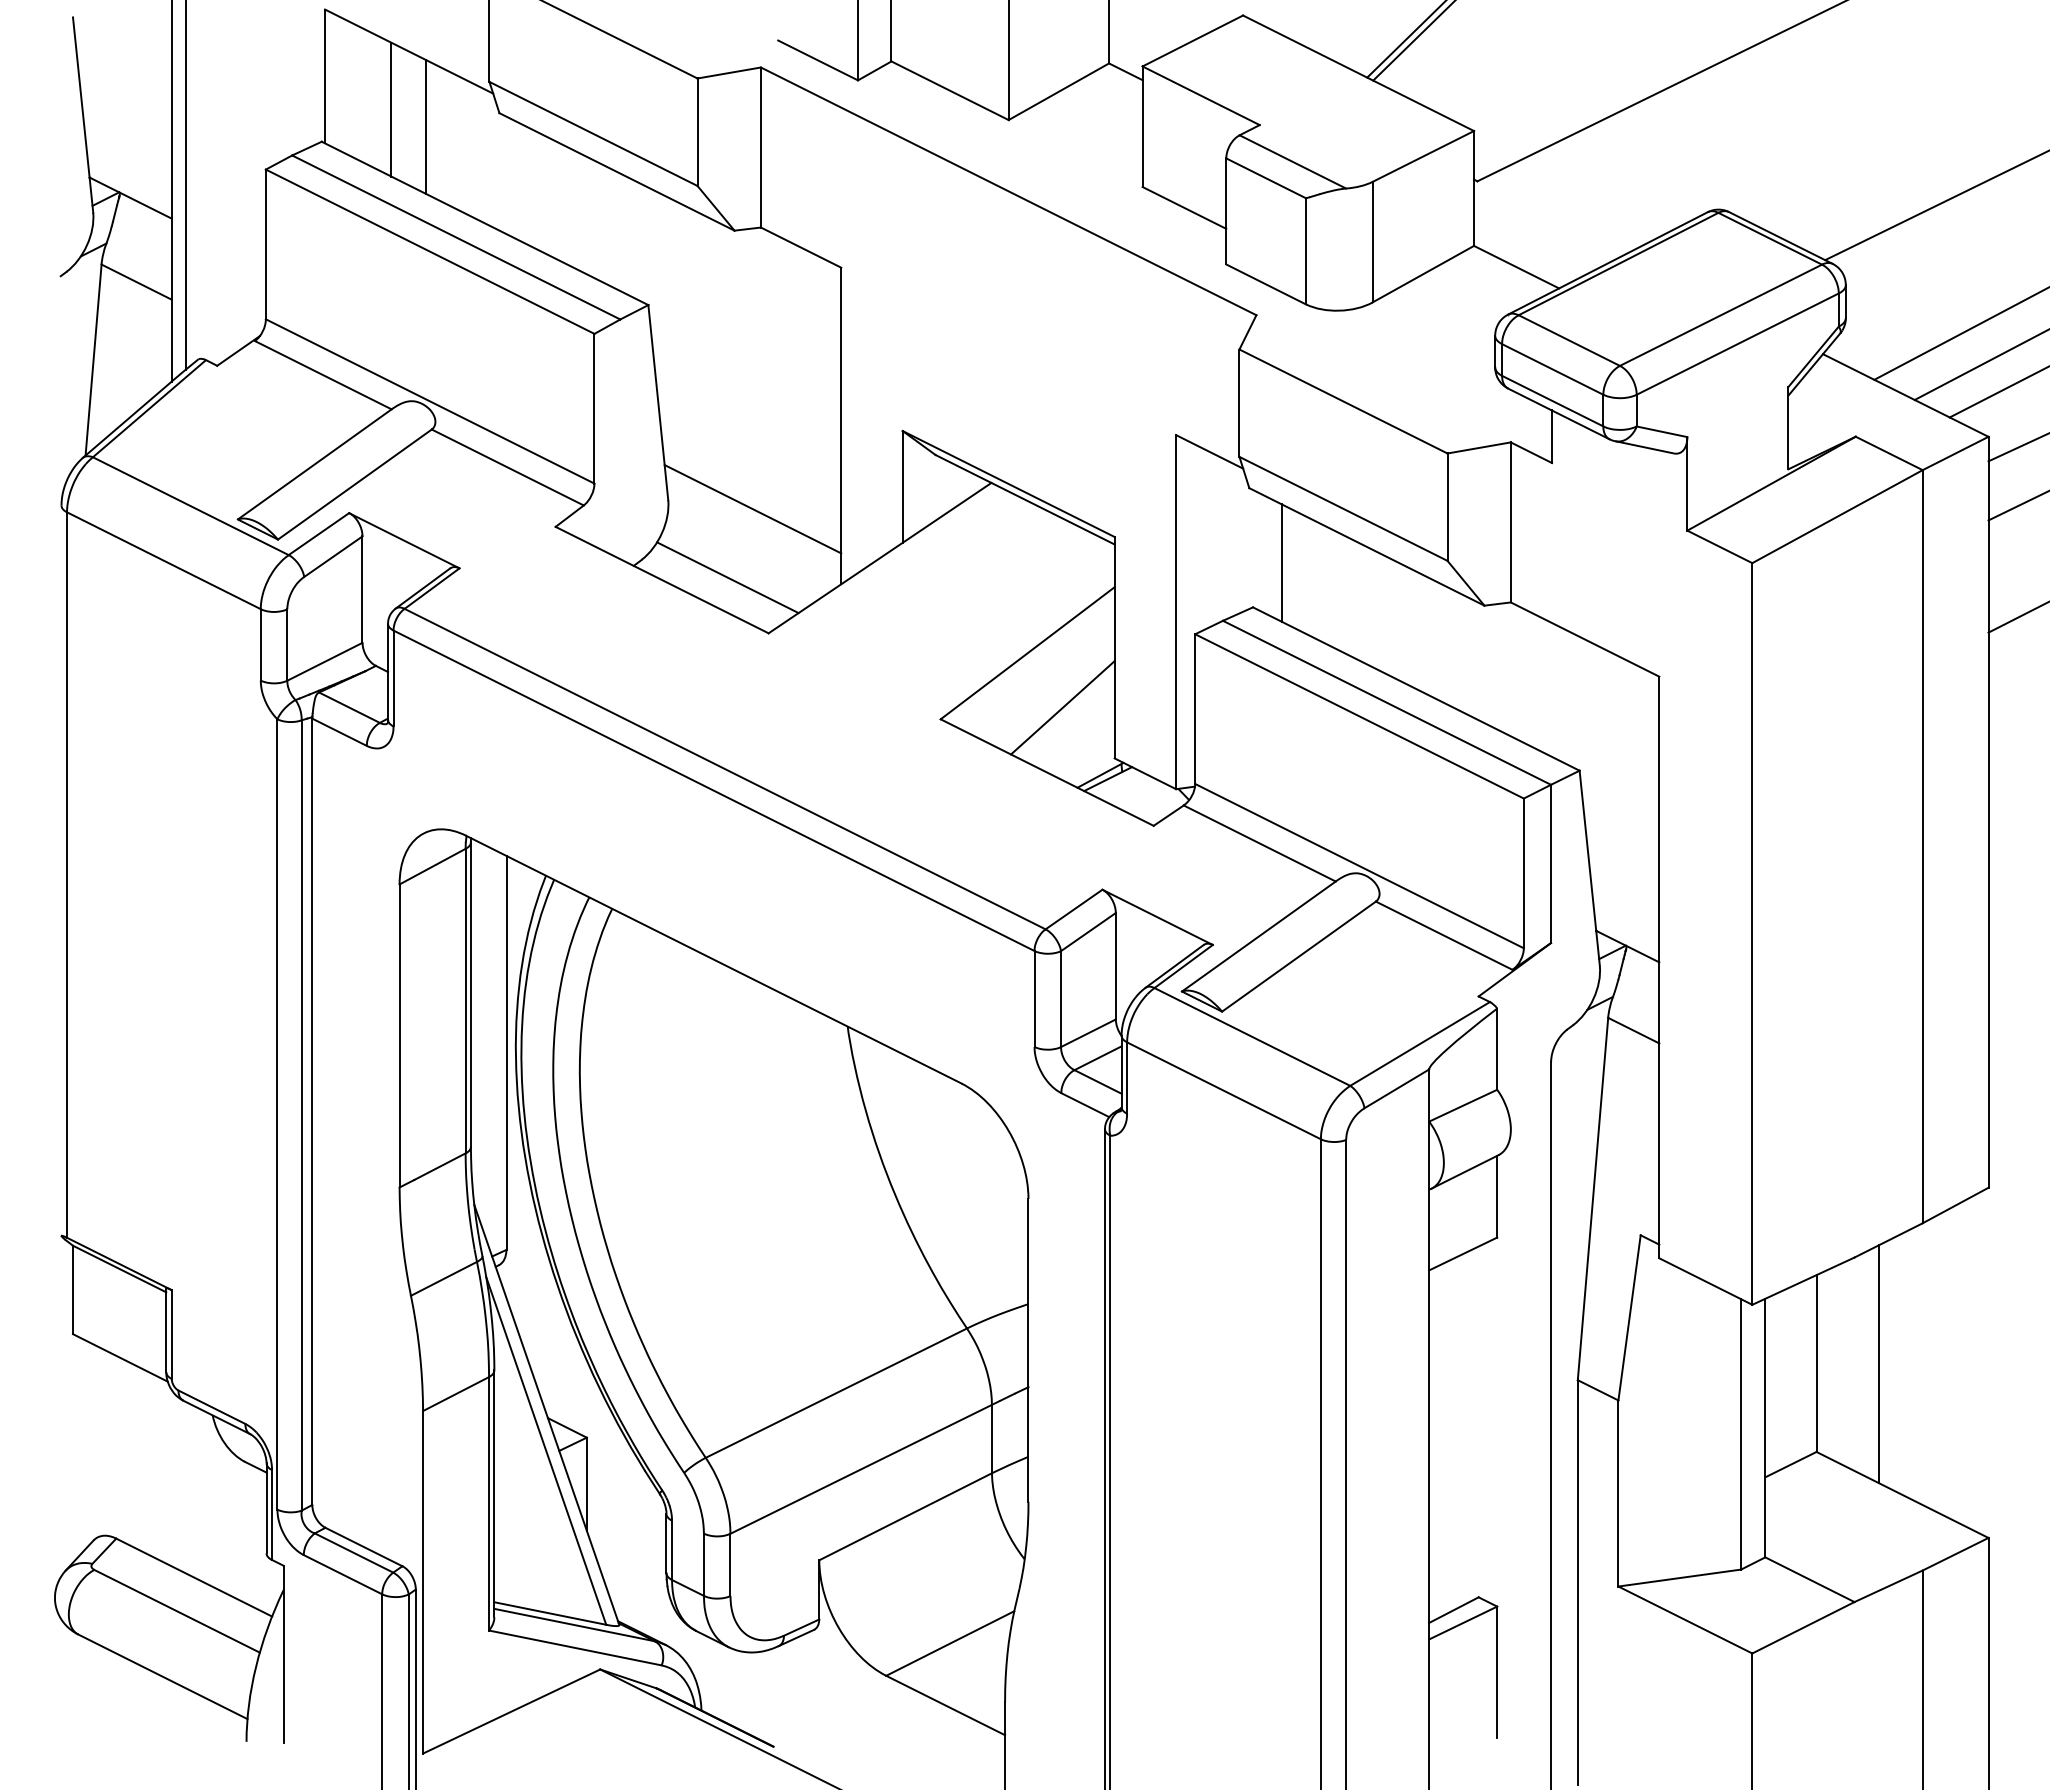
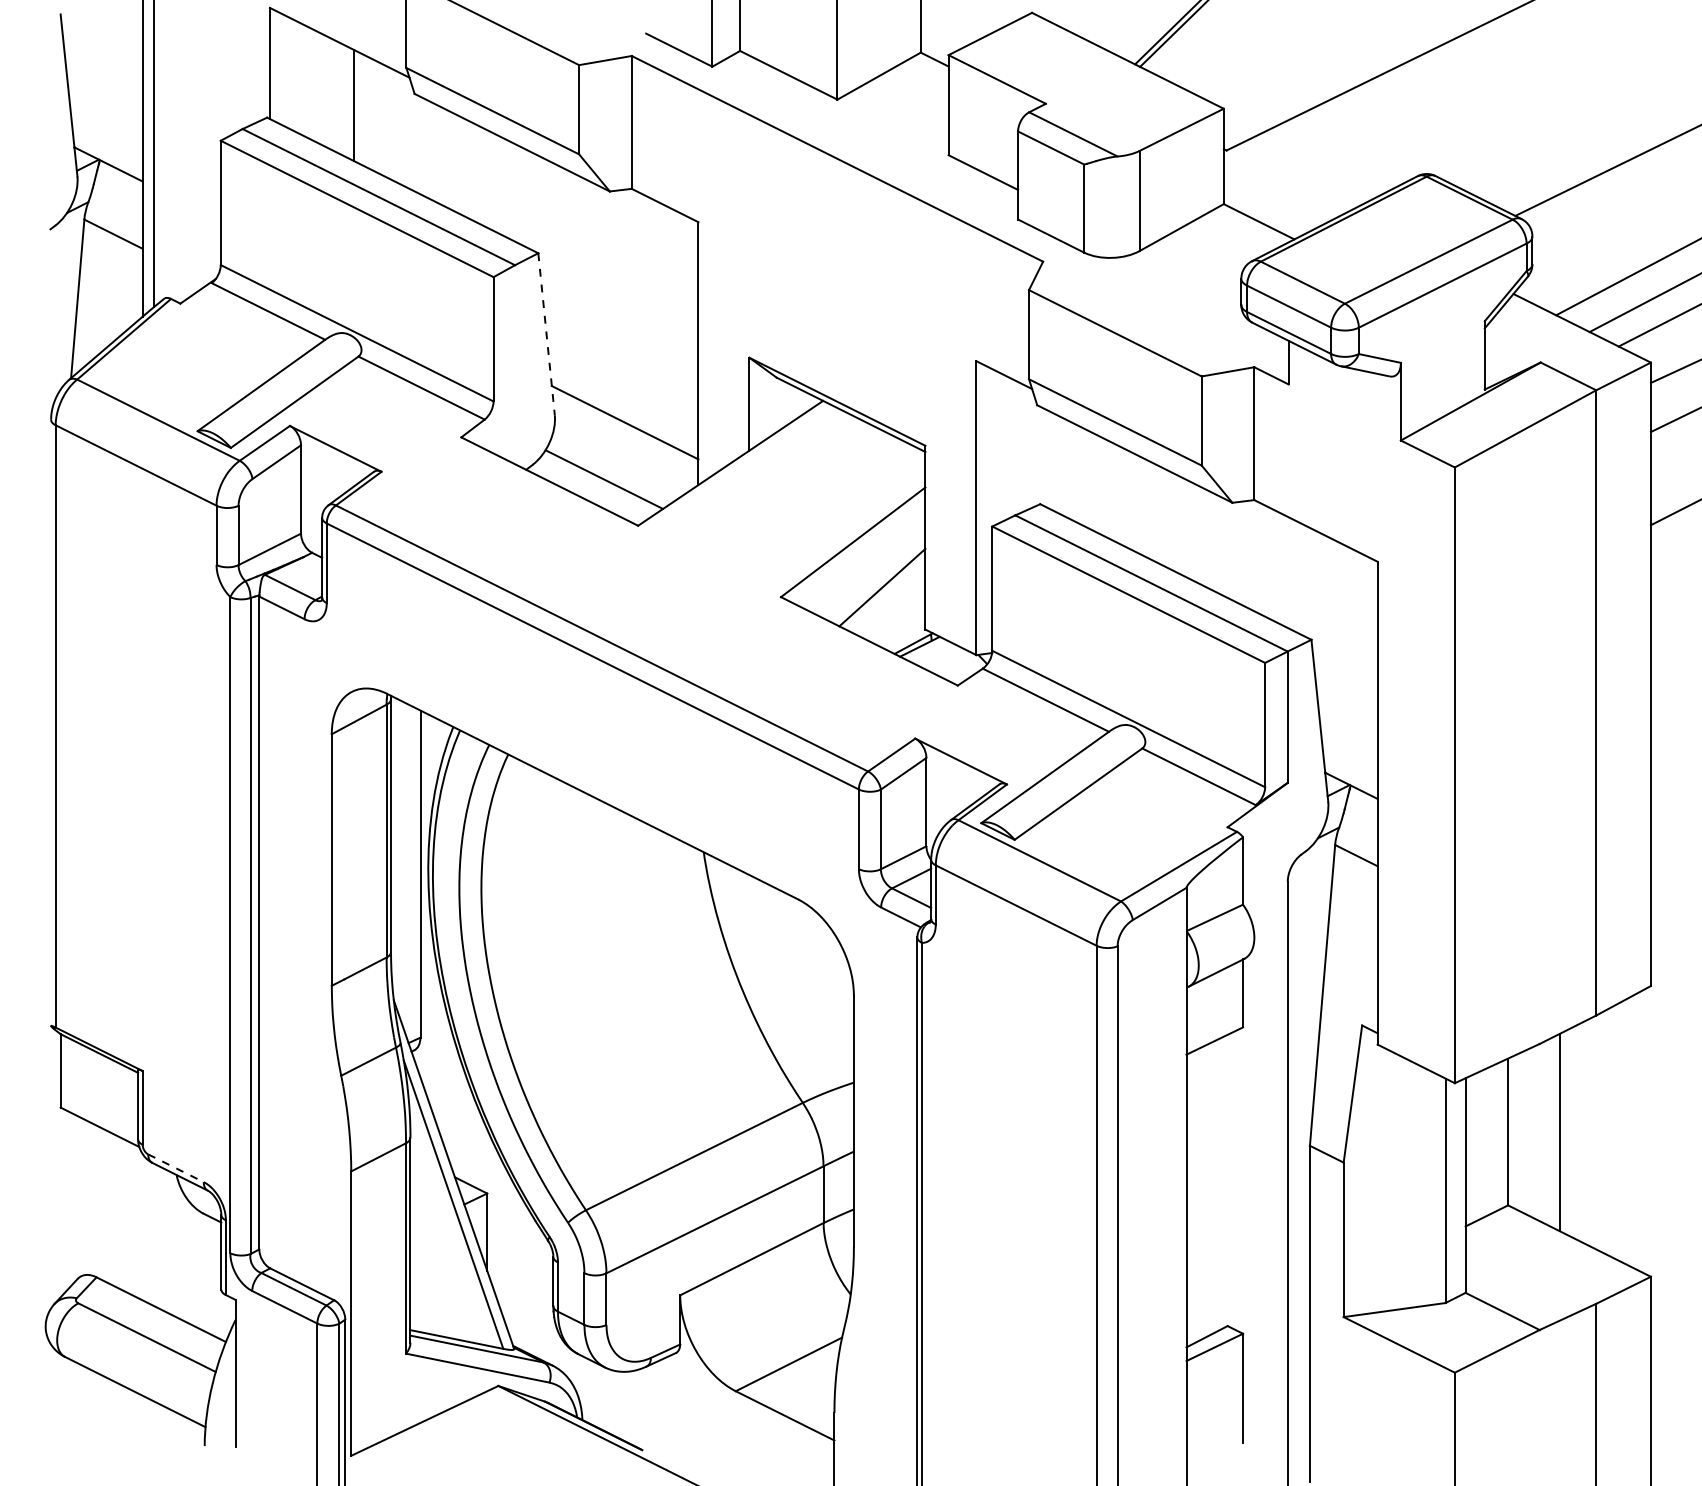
line: (391, 109) -> (325, 90), removed
line: (658, 403) -> (546, 334), solid -> dashed
line: (1281, 562) -> (1063, 466), removed
line: (212, 1407) -> (176, 1168), solid -> dashed

